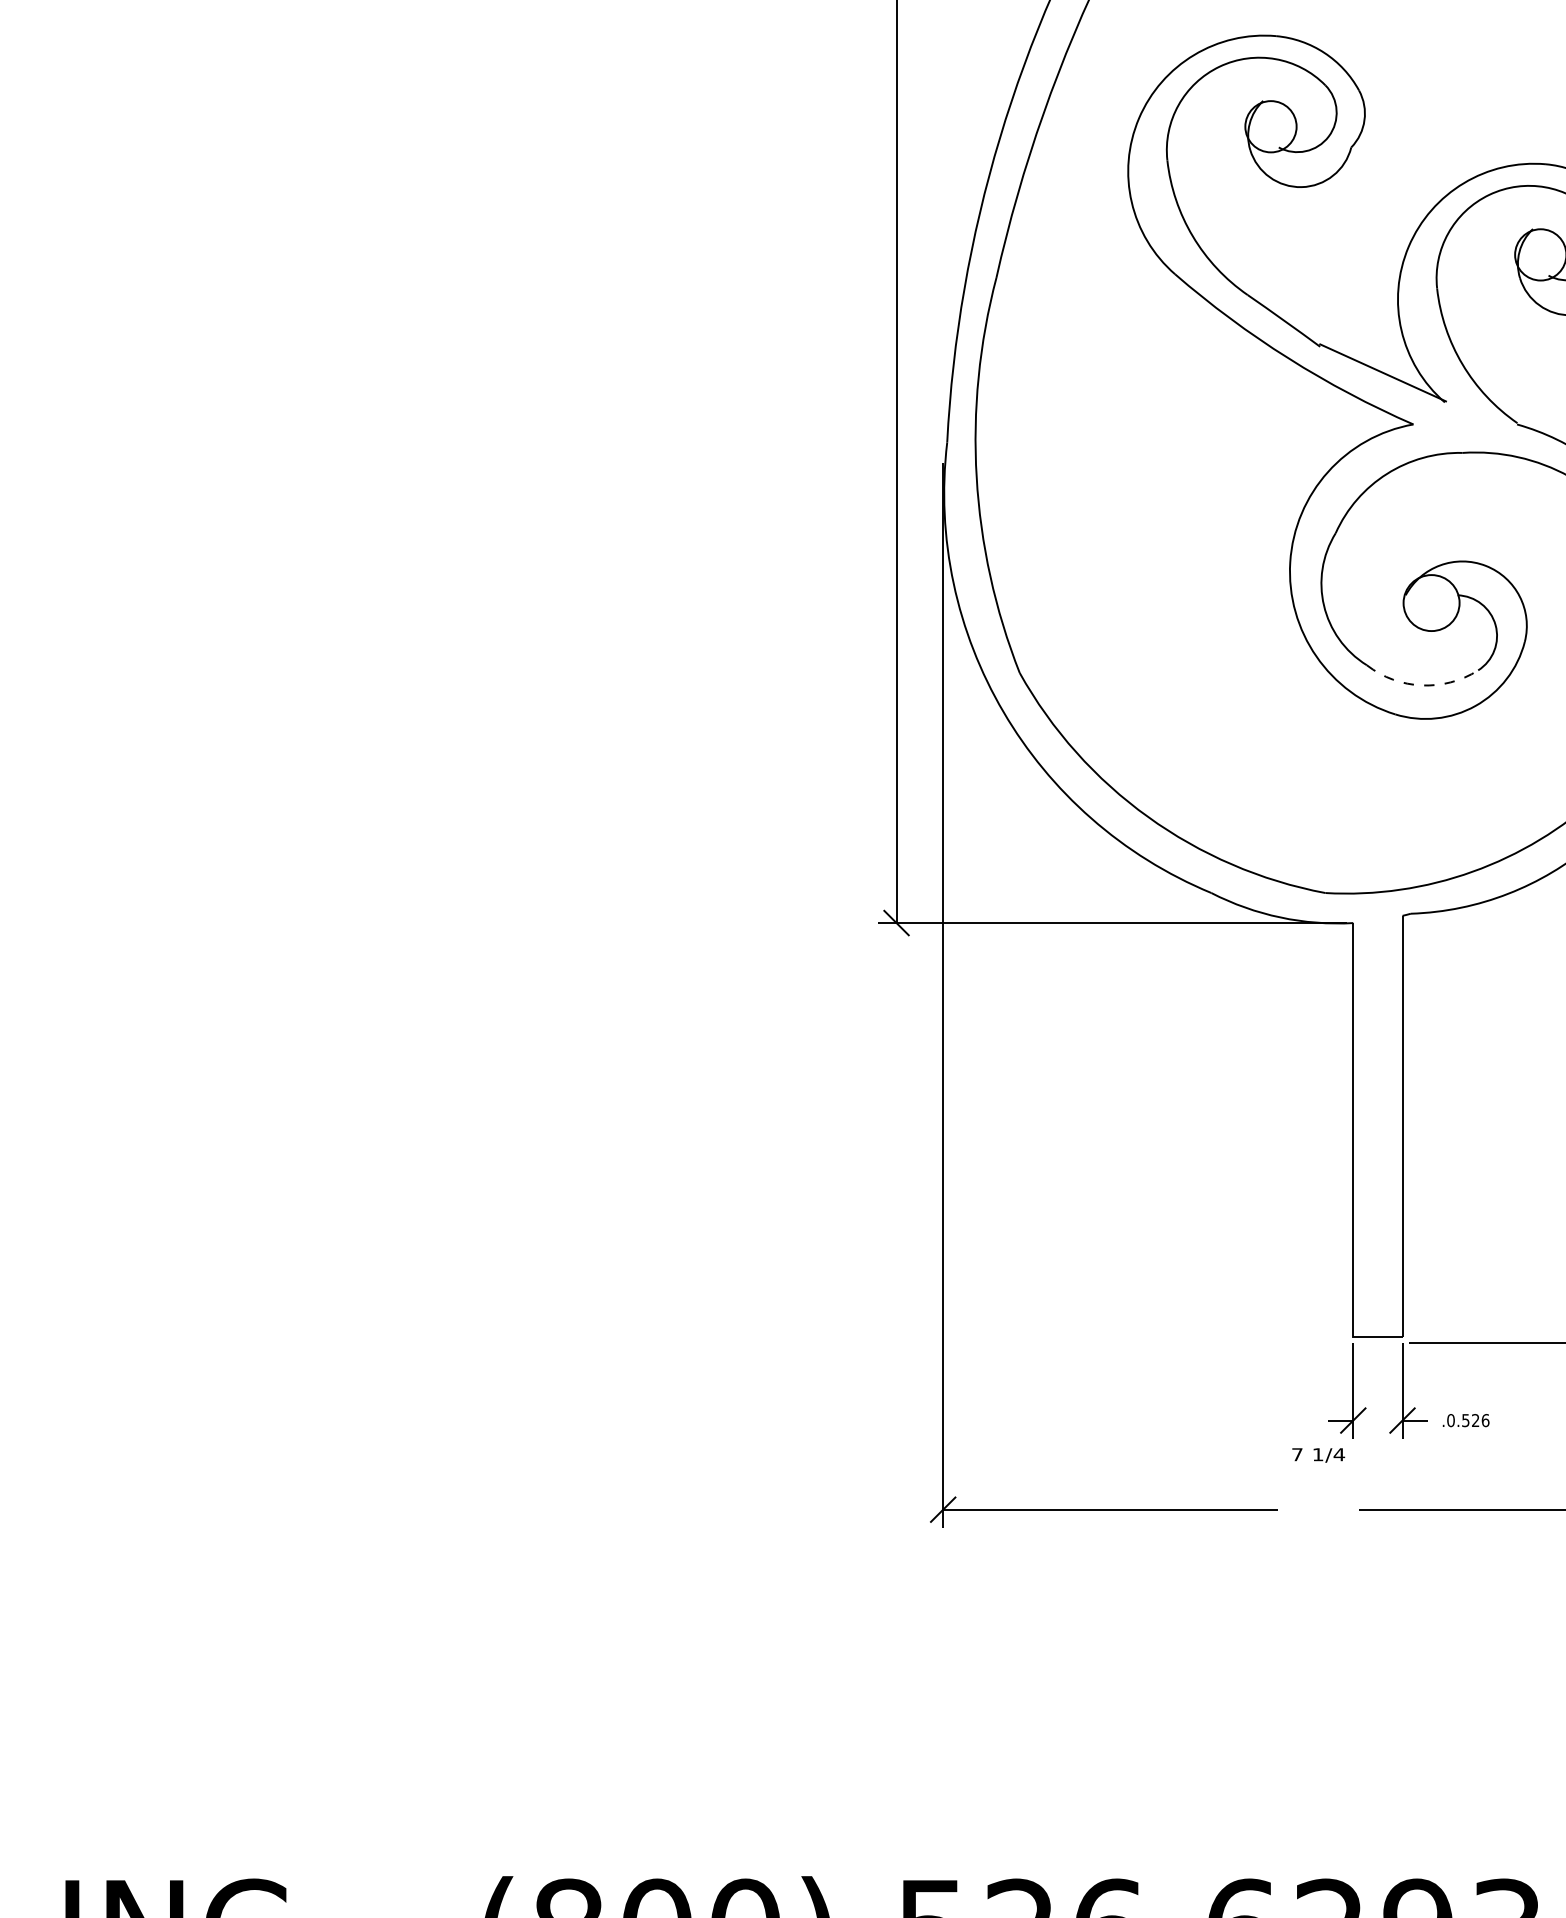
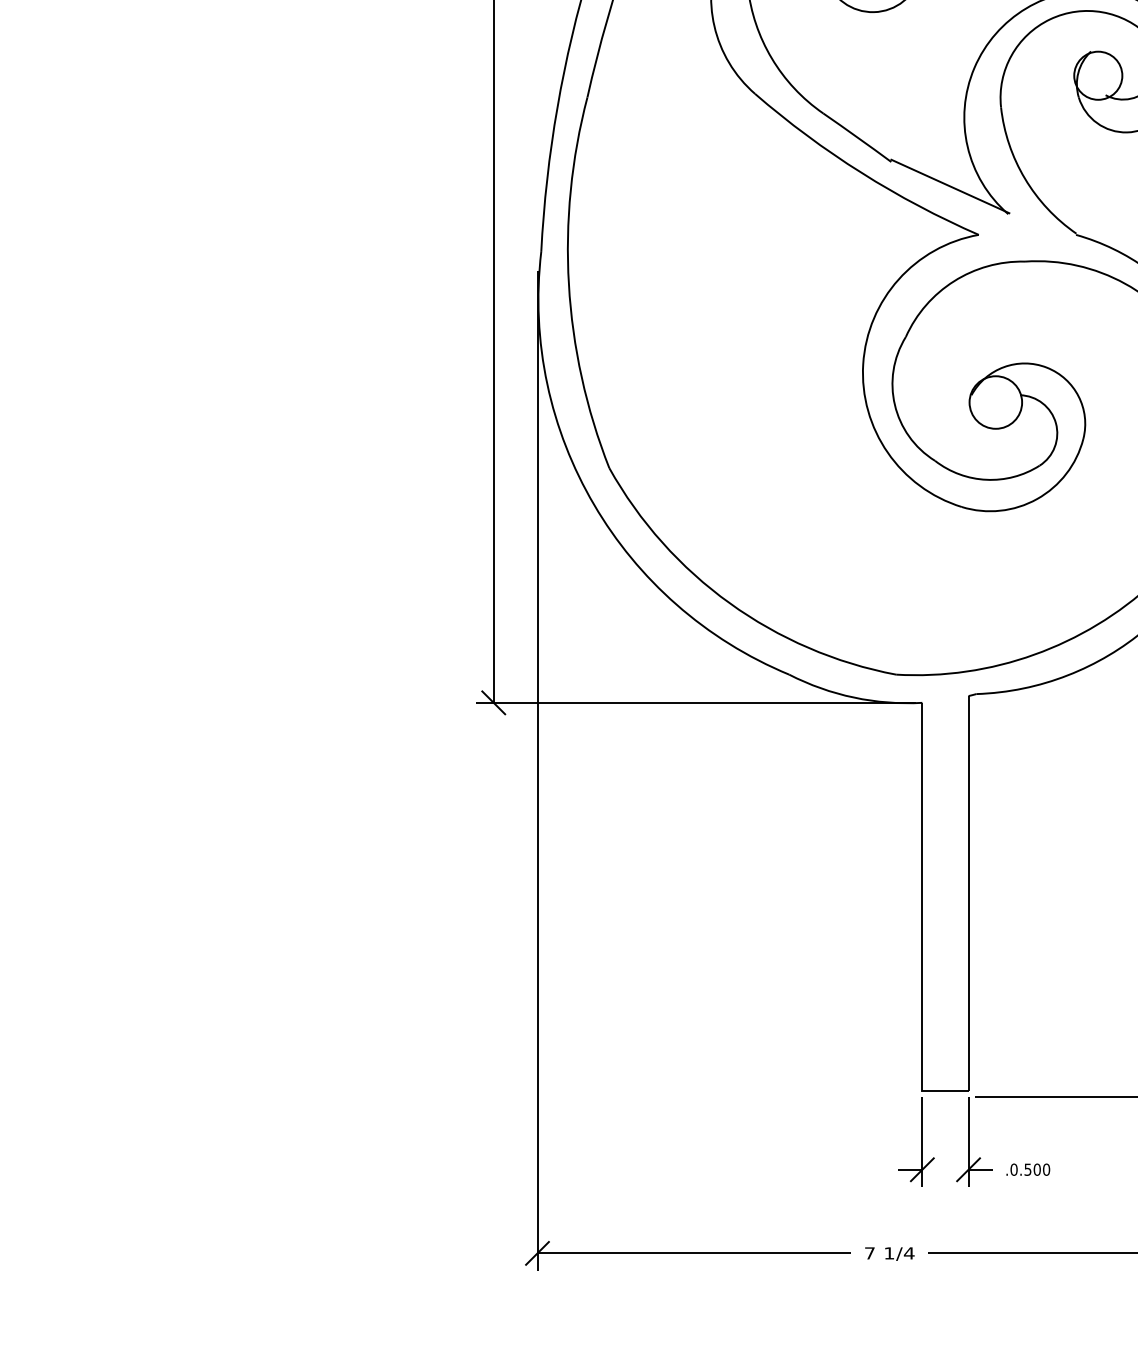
arc: (1421, 685) -> (986, 479), dashed -> solid
text: (1480, 1420) -> (1041, 1169), .0.526 -> .0.500
text: (1318, 1455) -> (889, 1254), moved

